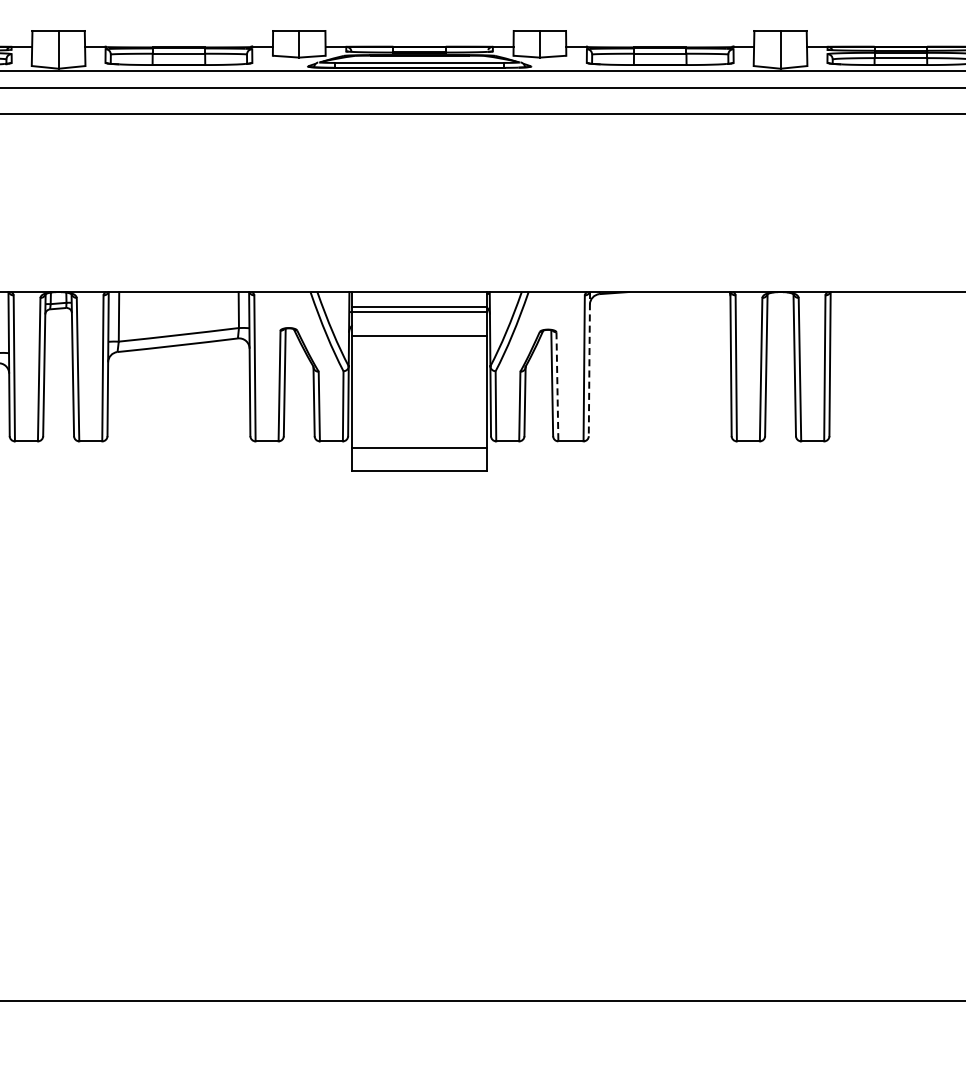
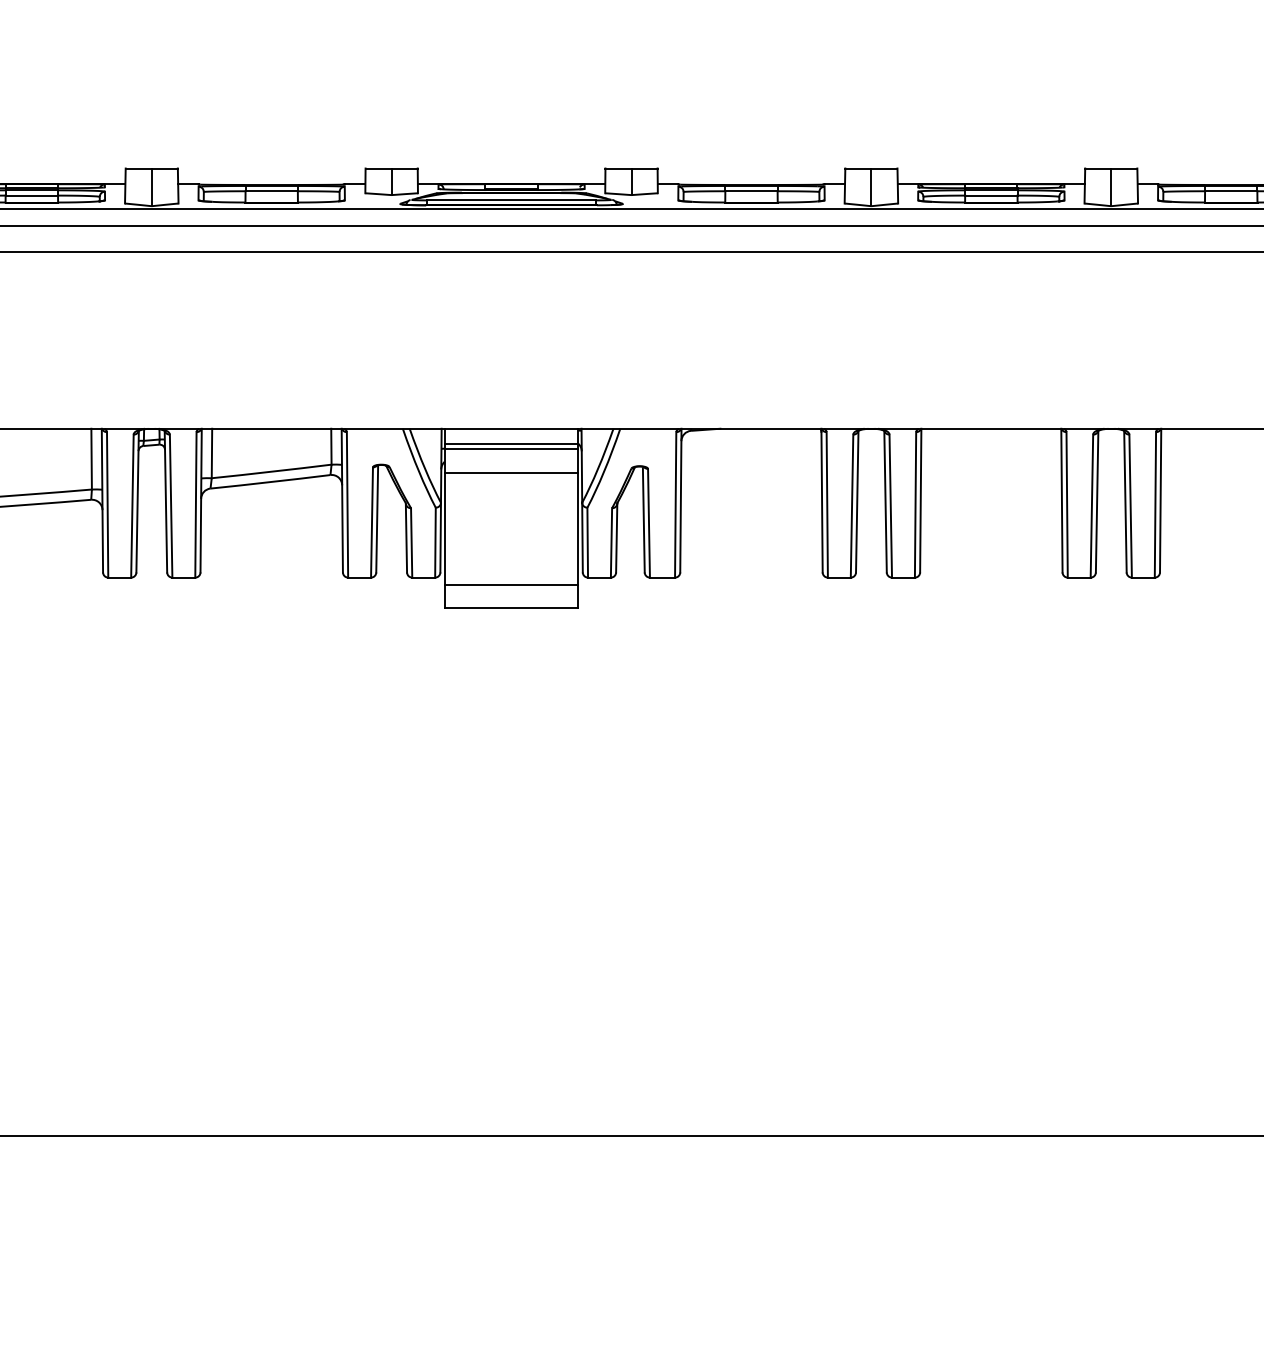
line: (589, 363) -> (680, 500), dashed -> solid
line: (557, 387) -> (649, 523), dashed -> solid

